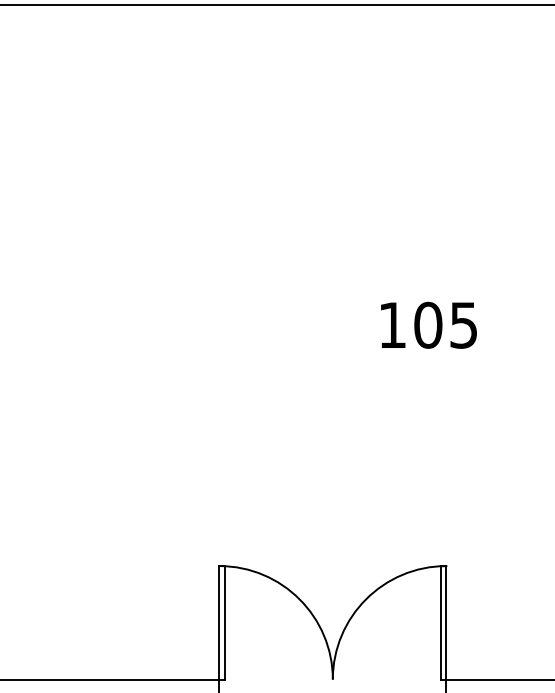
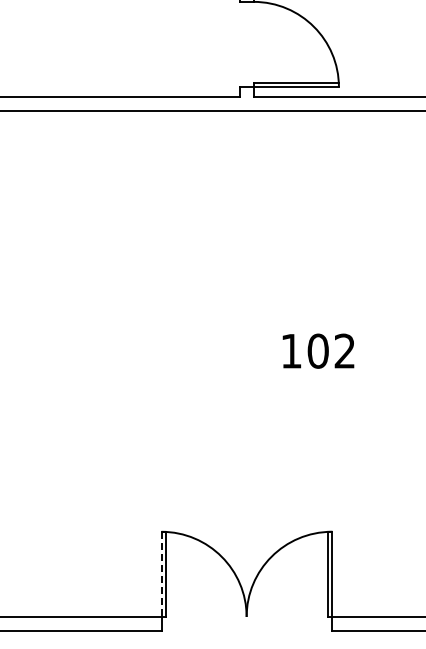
text: (463, 324) -> (344, 350), 105 -> 102
line: (219, 622) -> (161, 574), solid -> dashed

